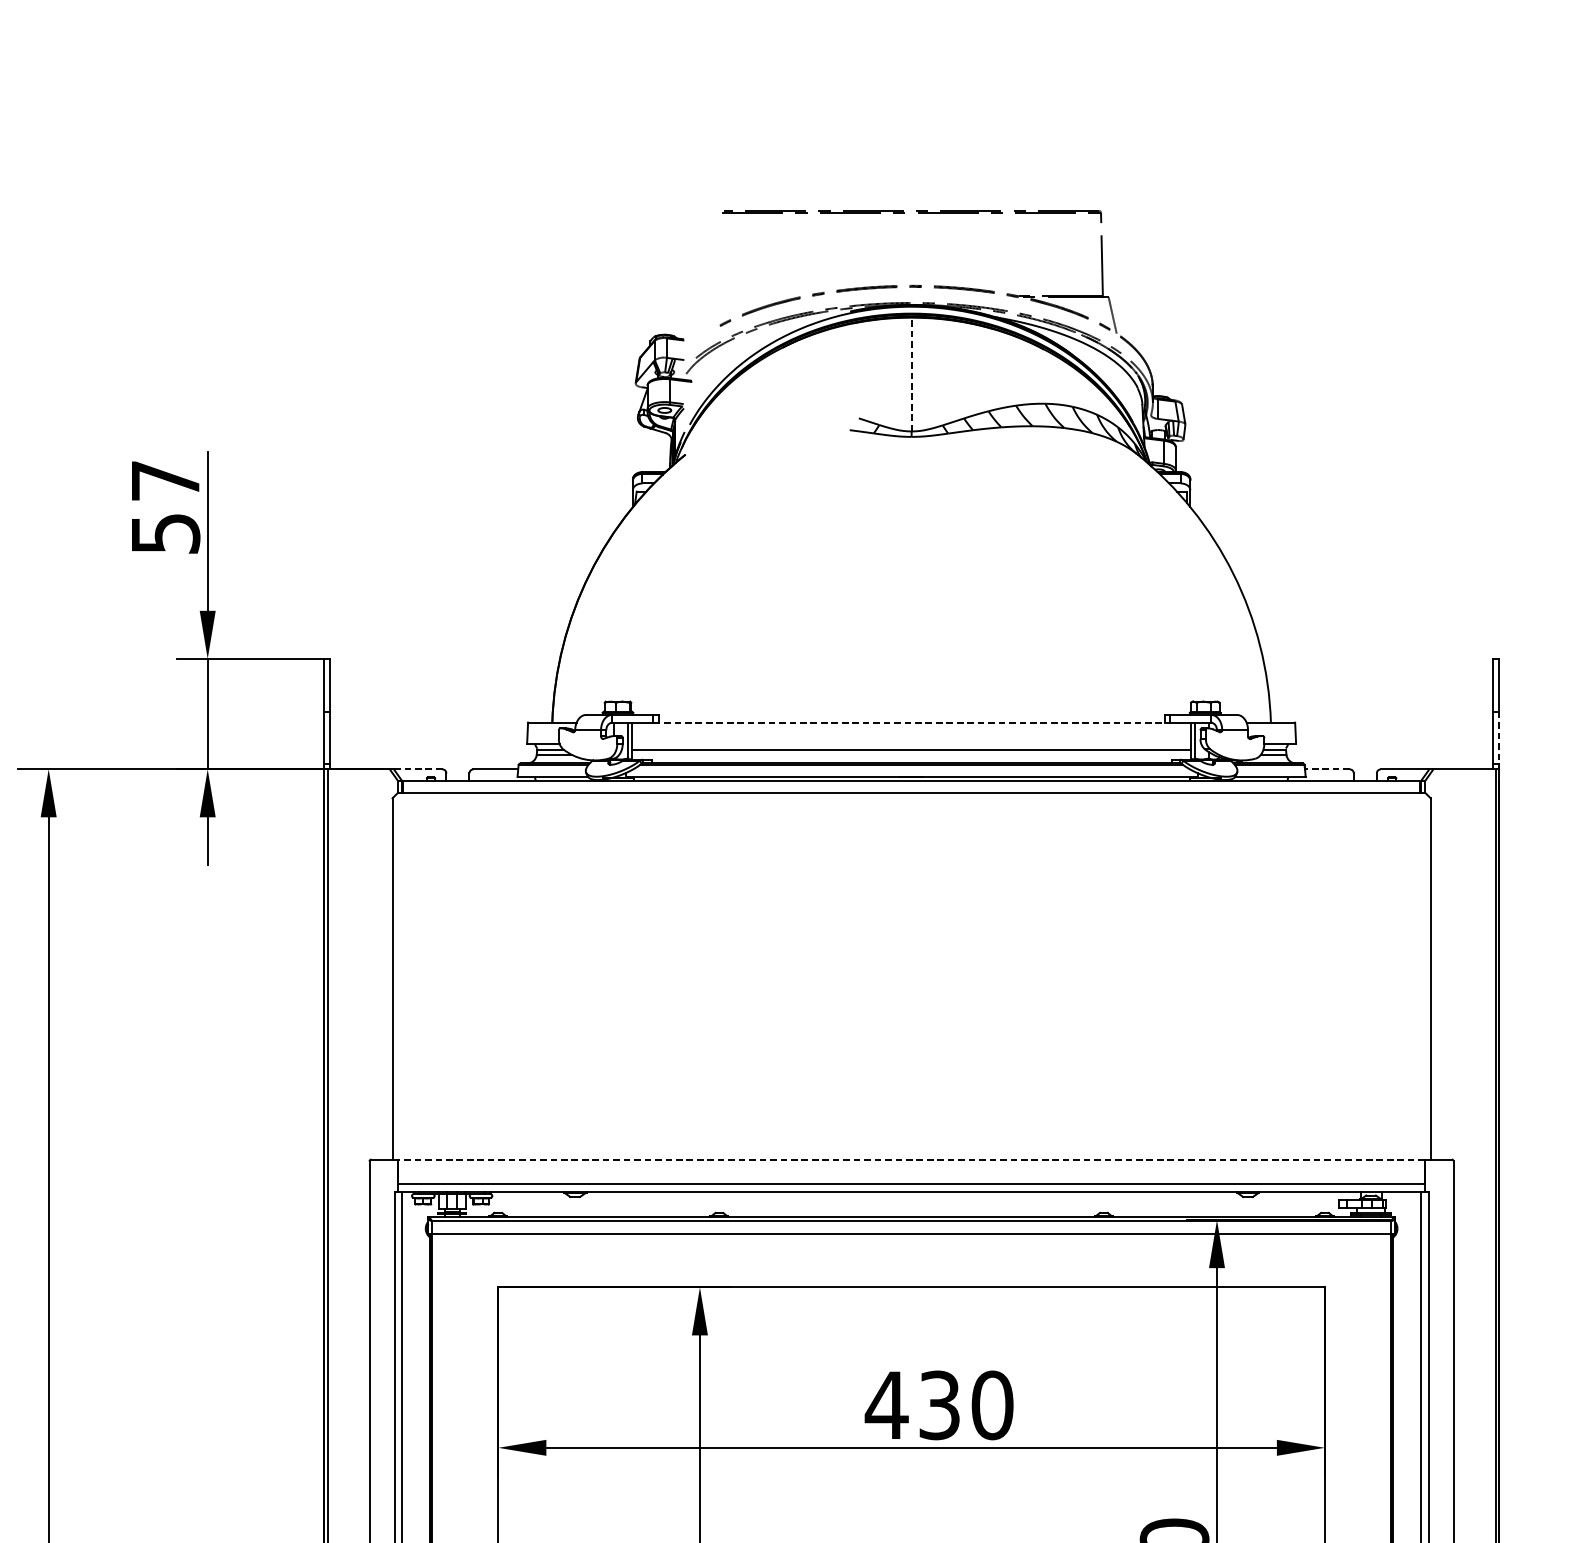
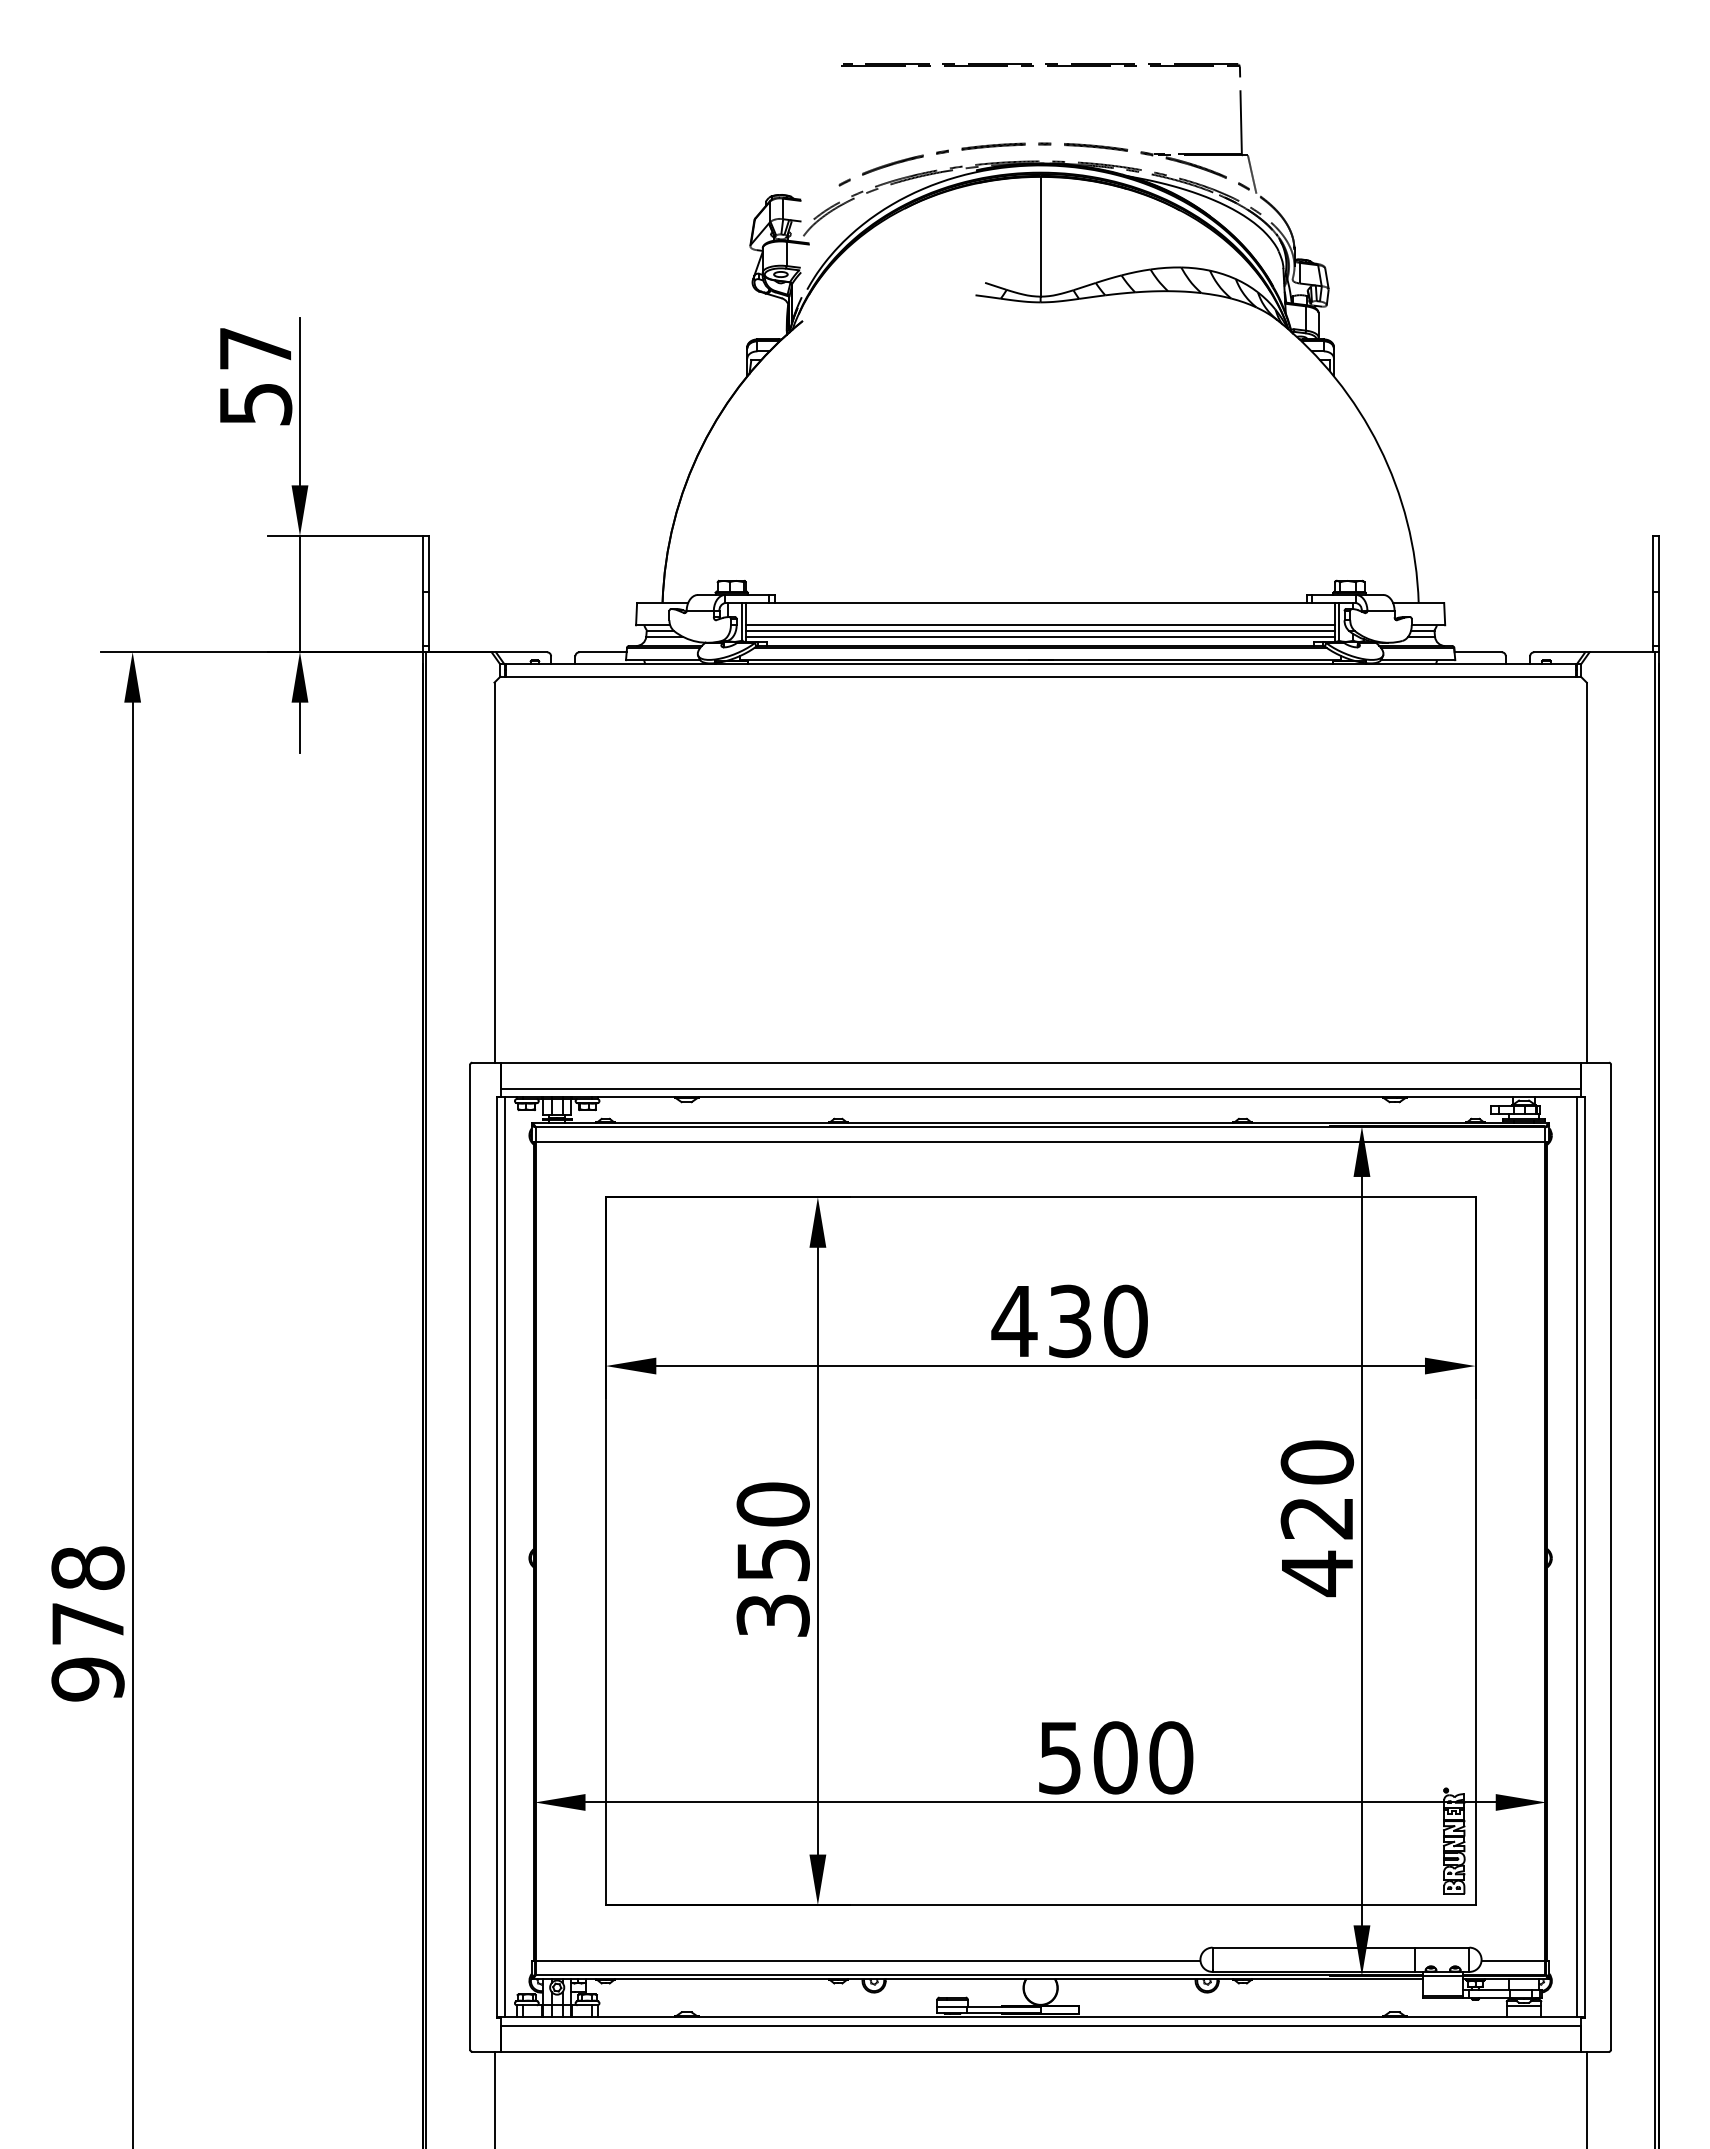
line: (911, 374) -> (1040, 236), dashed -> solid
line: (912, 723) -> (1041, 603), dashed -> solid
line: (1498, 738) -> (1658, 619), dashed -> solid
line: (911, 744) -> (1040, 625), added
line: (911, 754) -> (1040, 636), added
line: (418, 769) -> (521, 652), dashed -> solid
line: (1327, 769) -> (1478, 652), dashed -> solid
line: (911, 1159) -> (1040, 1062), dashed -> solid

